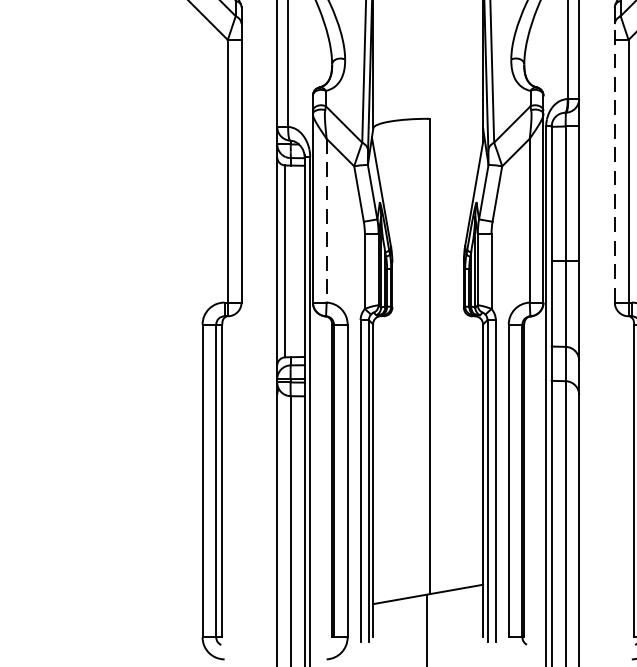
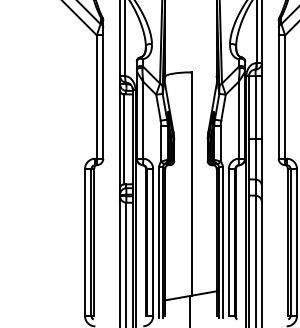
line: (614, 153) -> (278, 88), dashed -> solid
line: (327, 221) -> (143, 120), dashed -> solid

